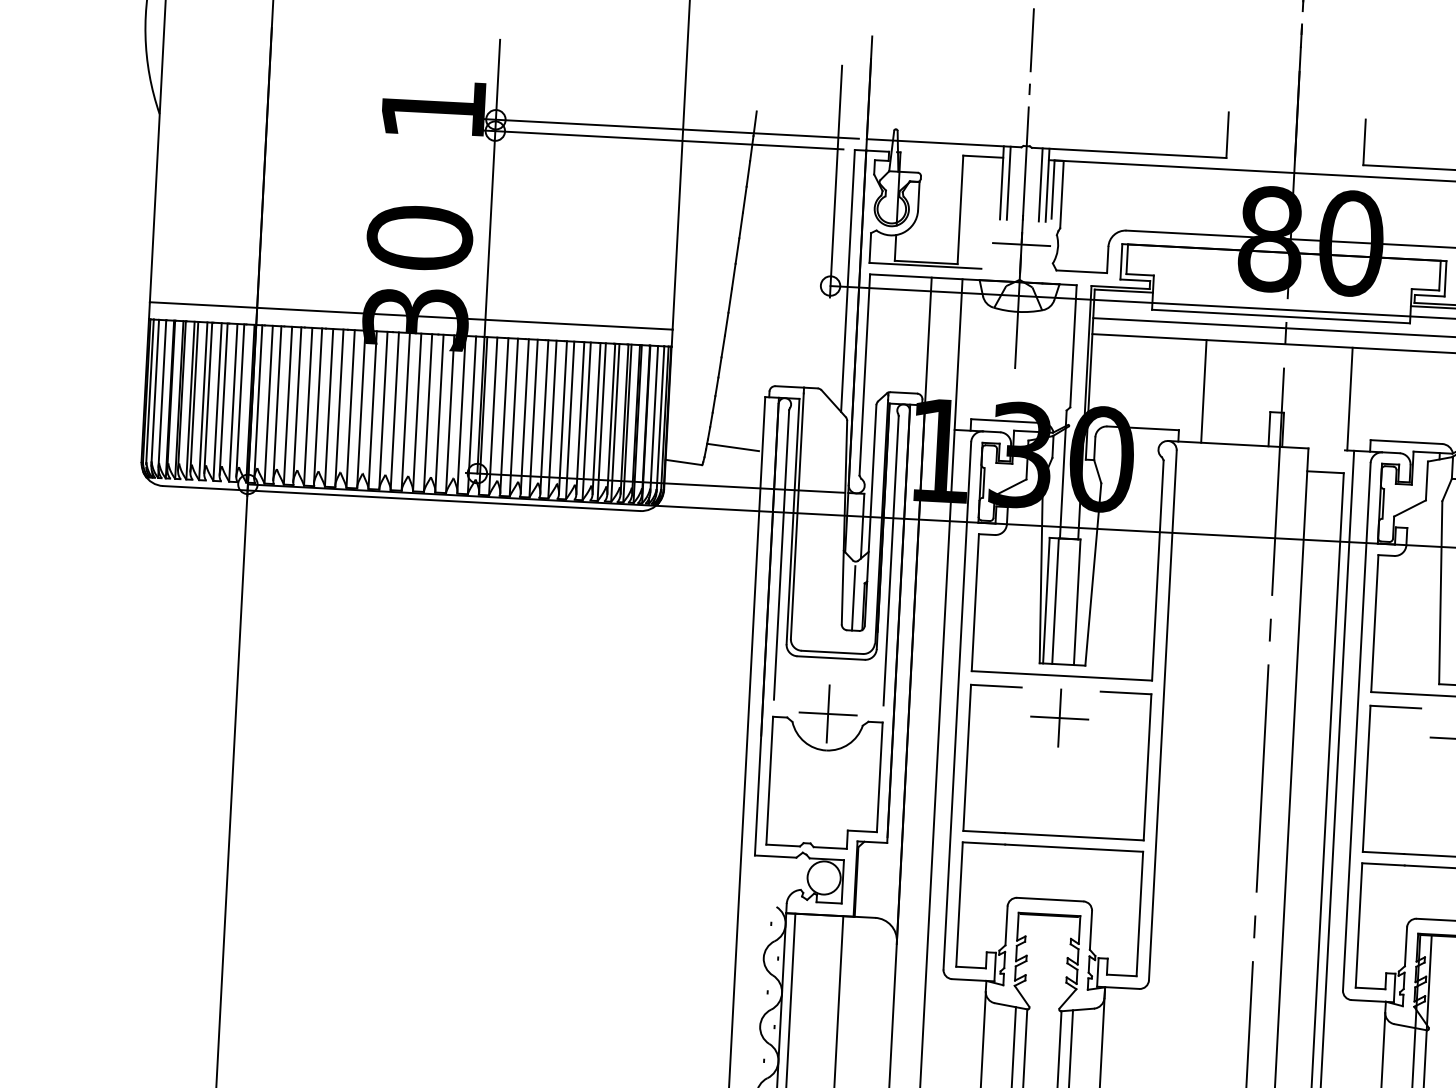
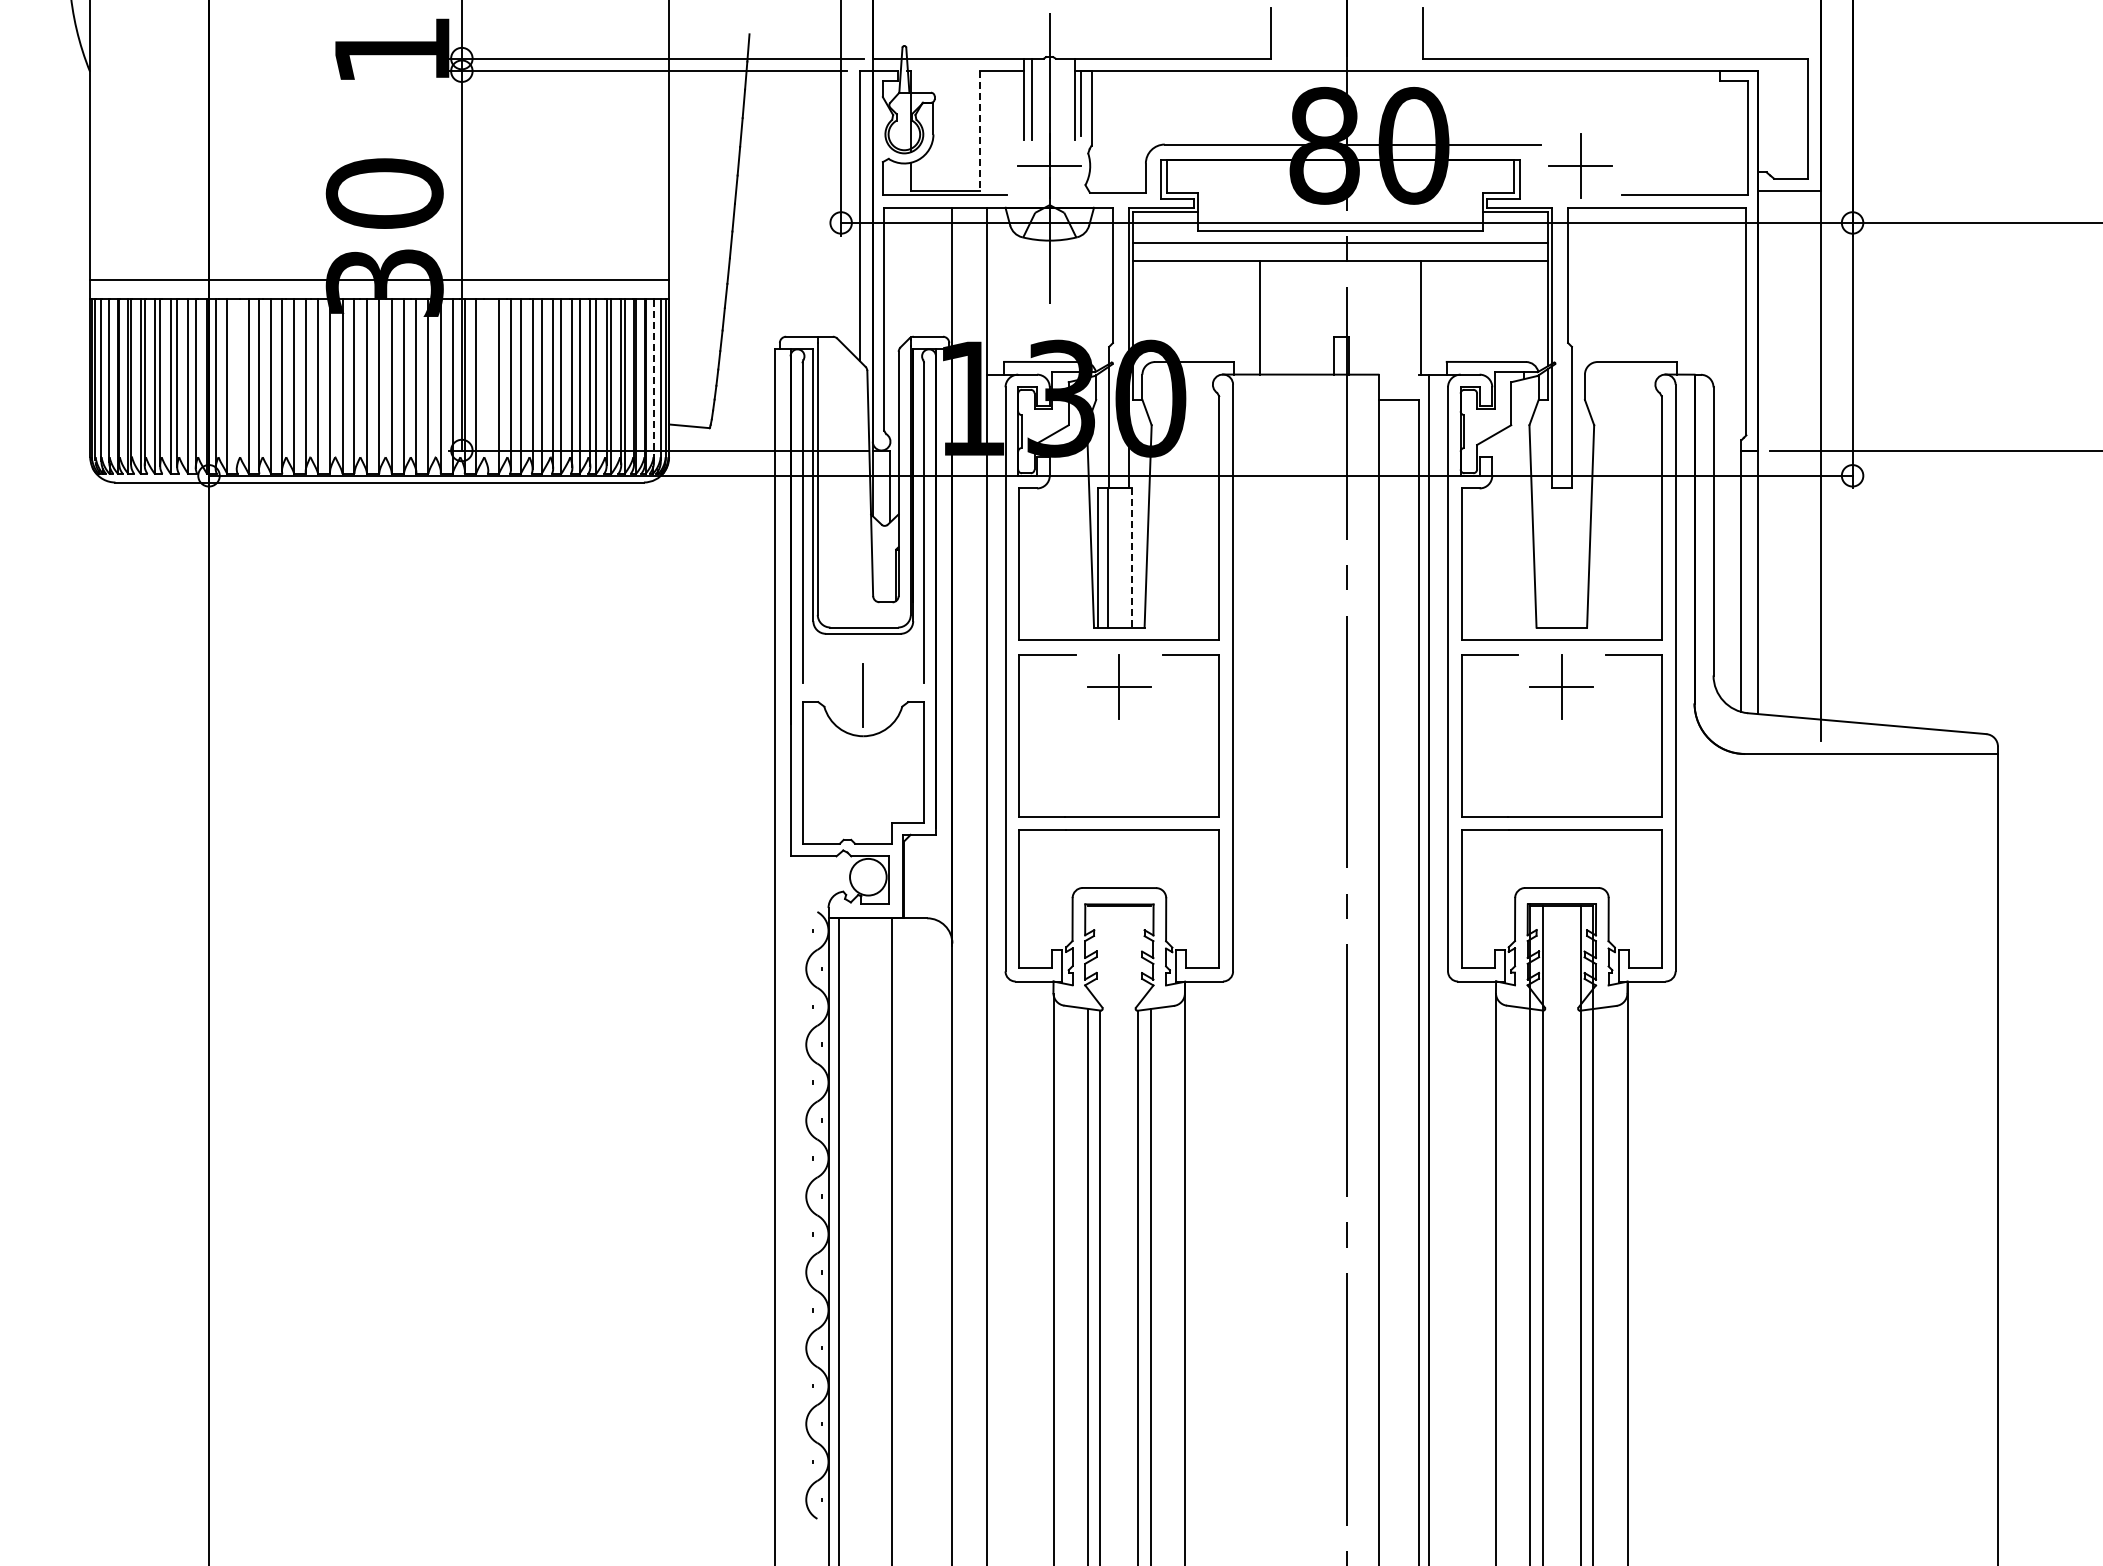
line: (1040, 184) -> (1067, 98), removed
line: (960, 210) -> (980, 131), solid -> dashed
line: (277, 403) -> (236, 384), removed
line: (504, 415) -> (488, 384), removed
line: (654, 419) -> (654, 380), solid -> dashed
line: (732, 447) -> (742, 406), removed
line: (853, 598) -> (884, 566), removed
line: (1076, 601) -> (1131, 557), solid -> dashed
line: (827, 713) -> (862, 695), removed

